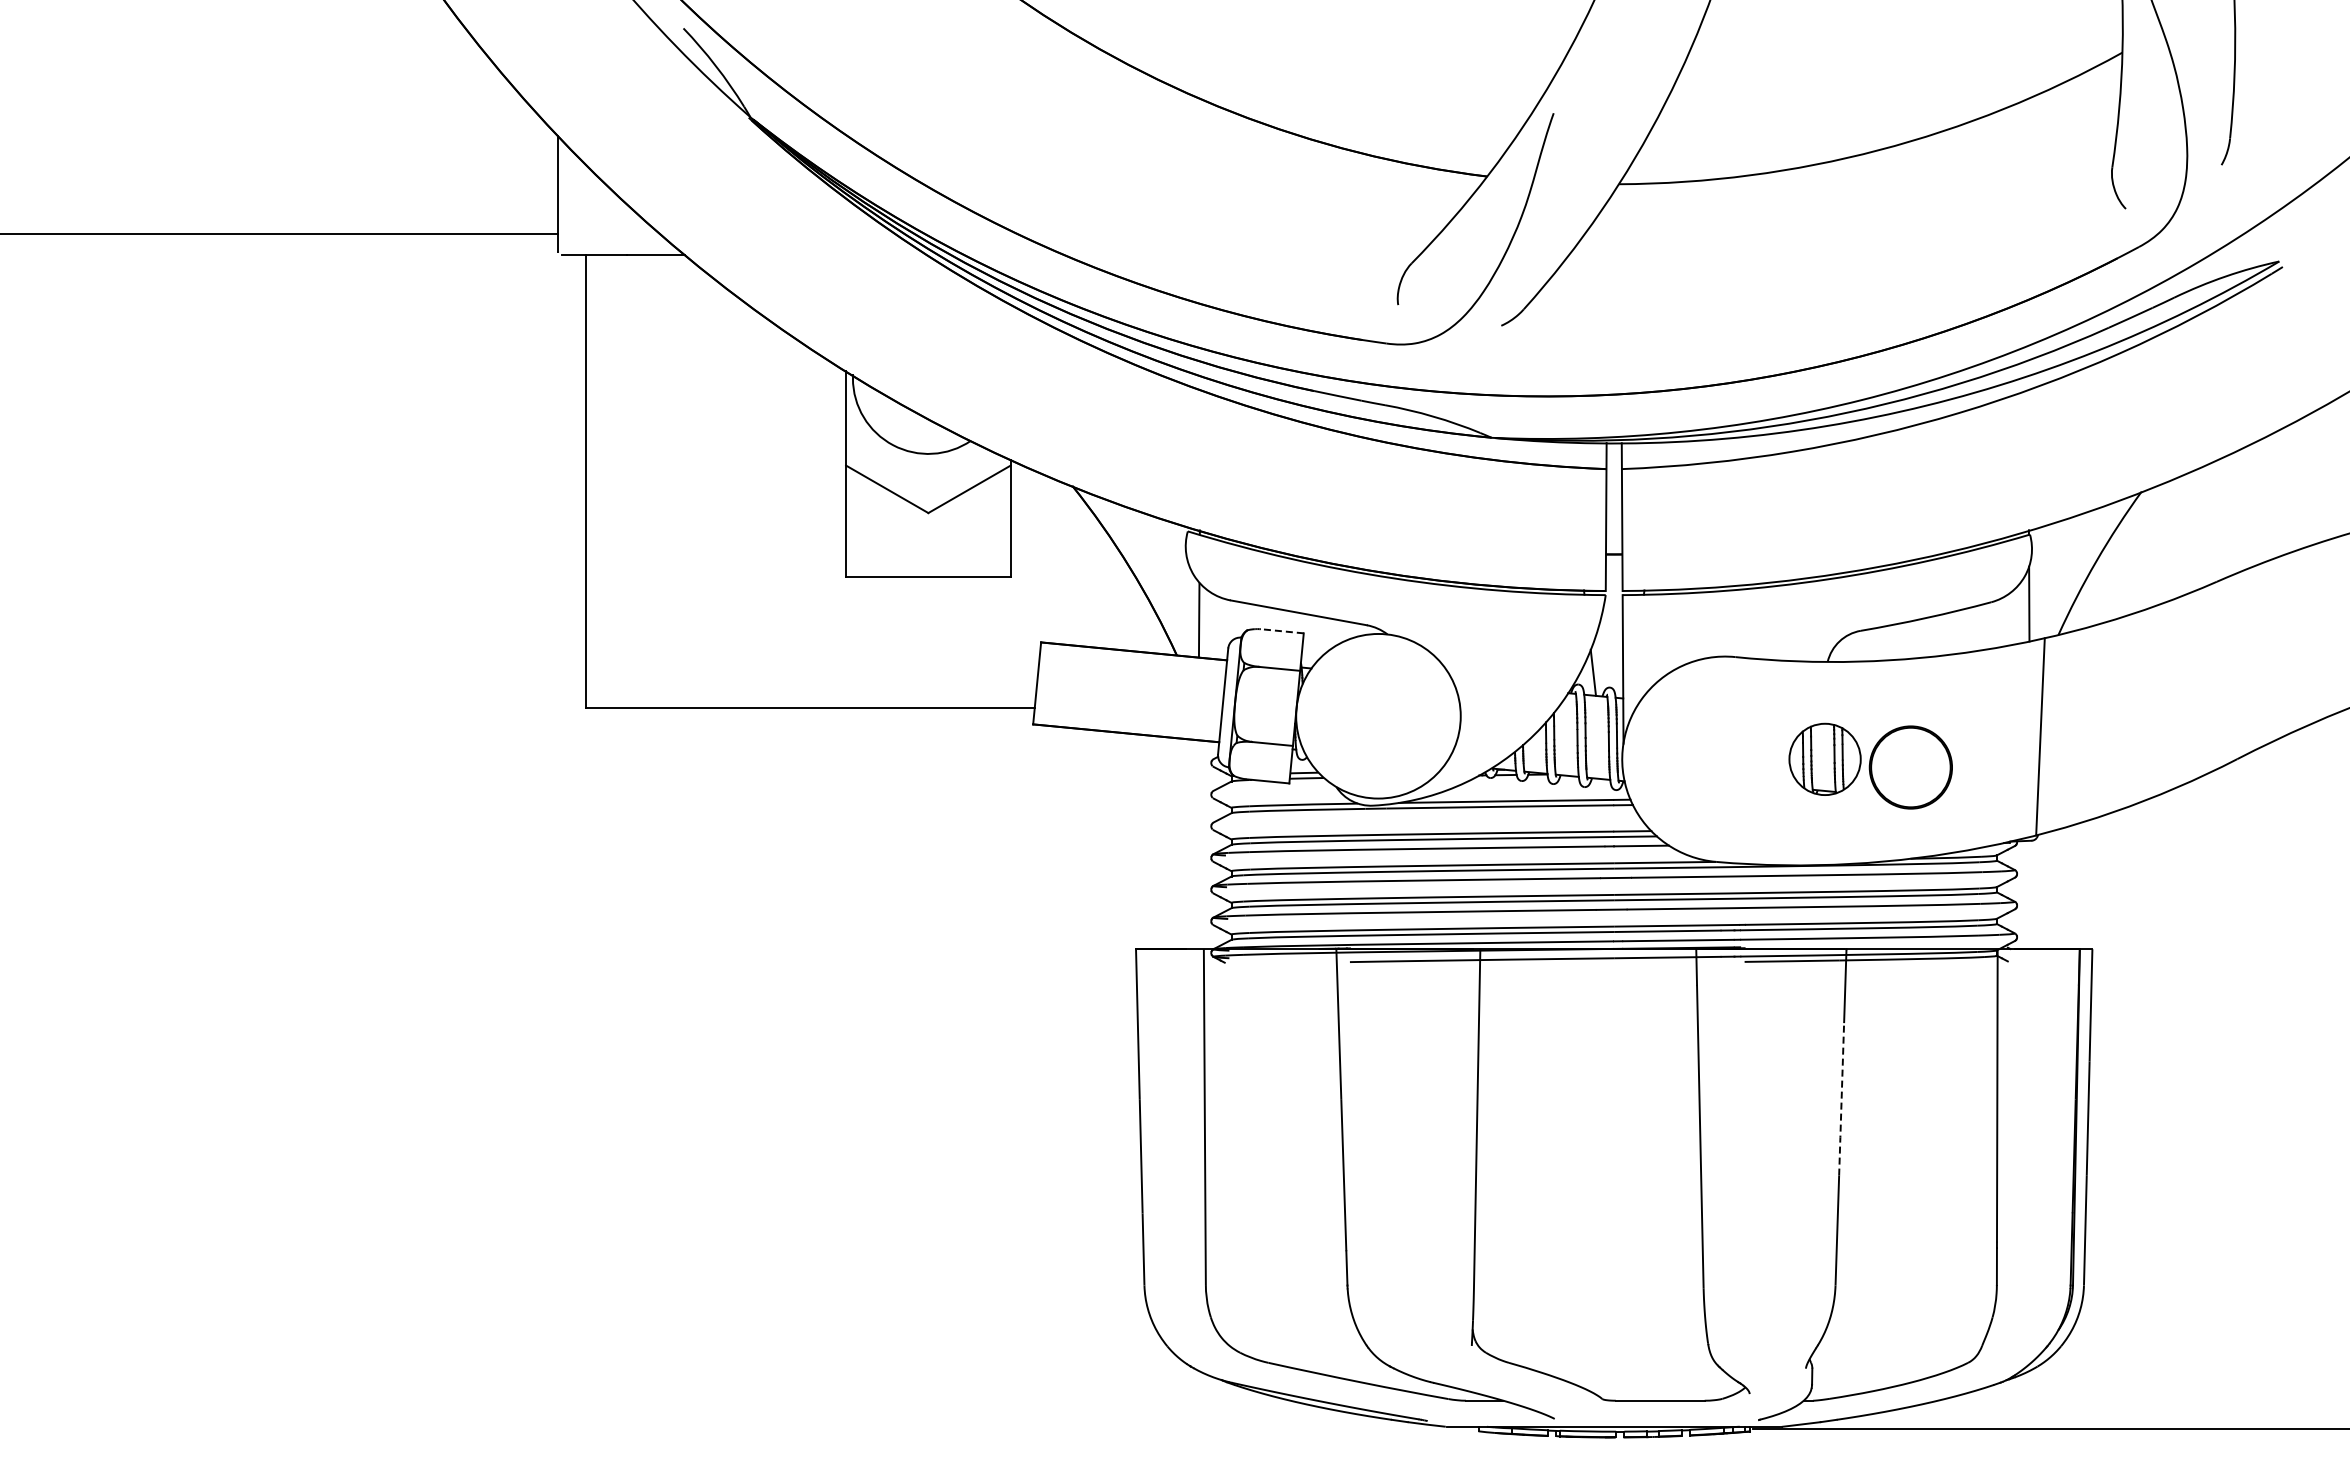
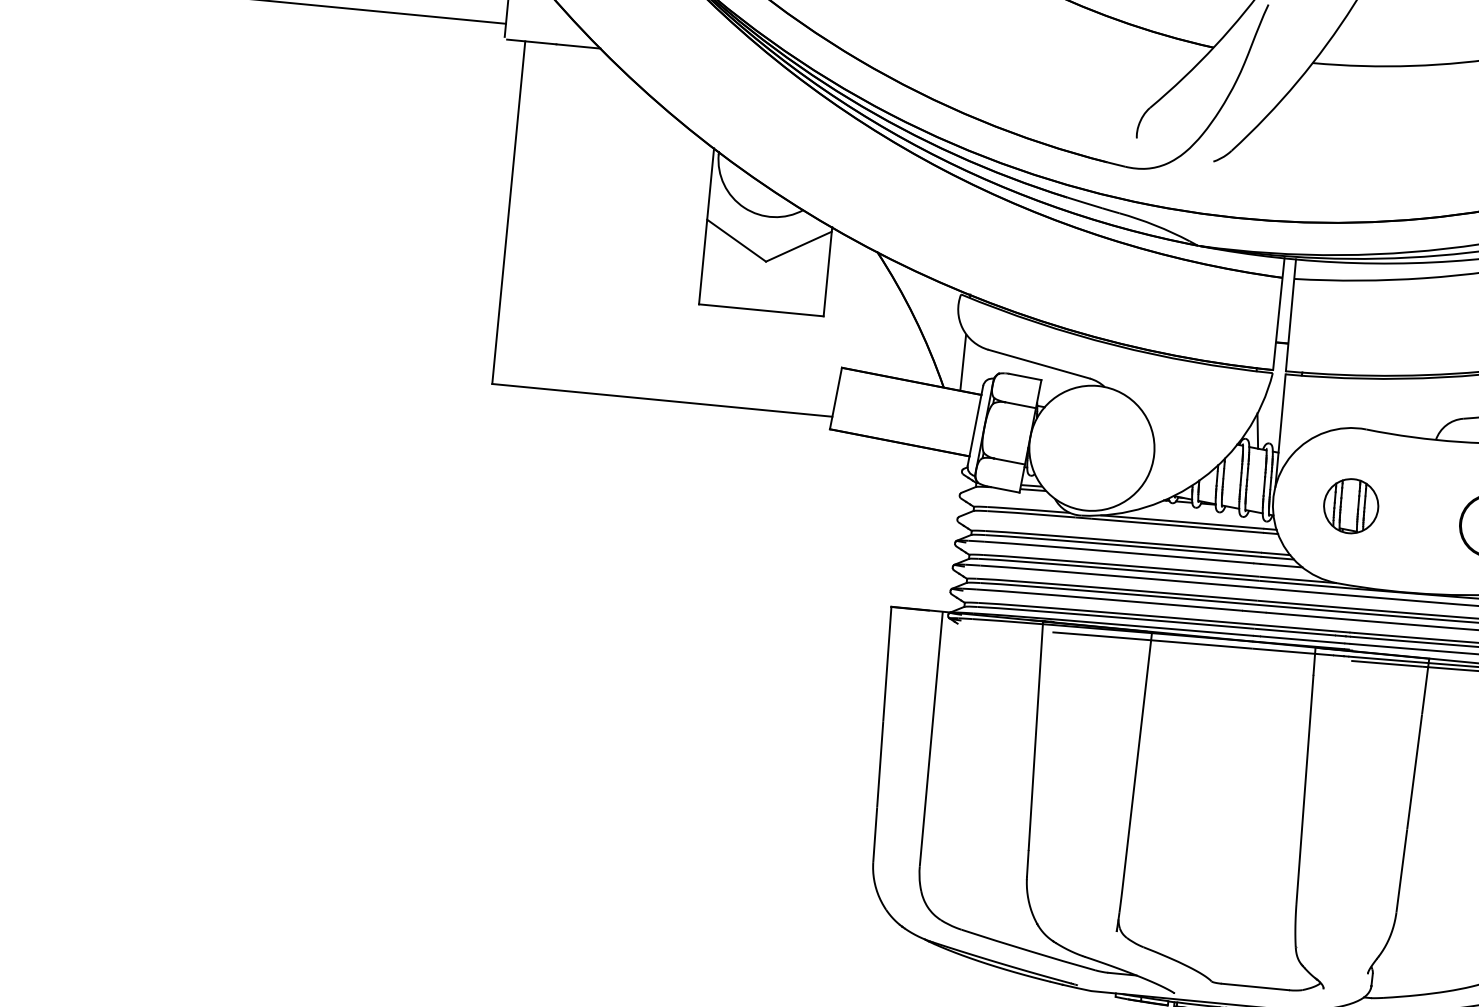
line: (1282, 631) -> (1025, 377), dashed -> solid
part: (1824, 758) -> (1350, 505), moved
line: (1841, 1099) -> (1414, 772), dashed -> solid

